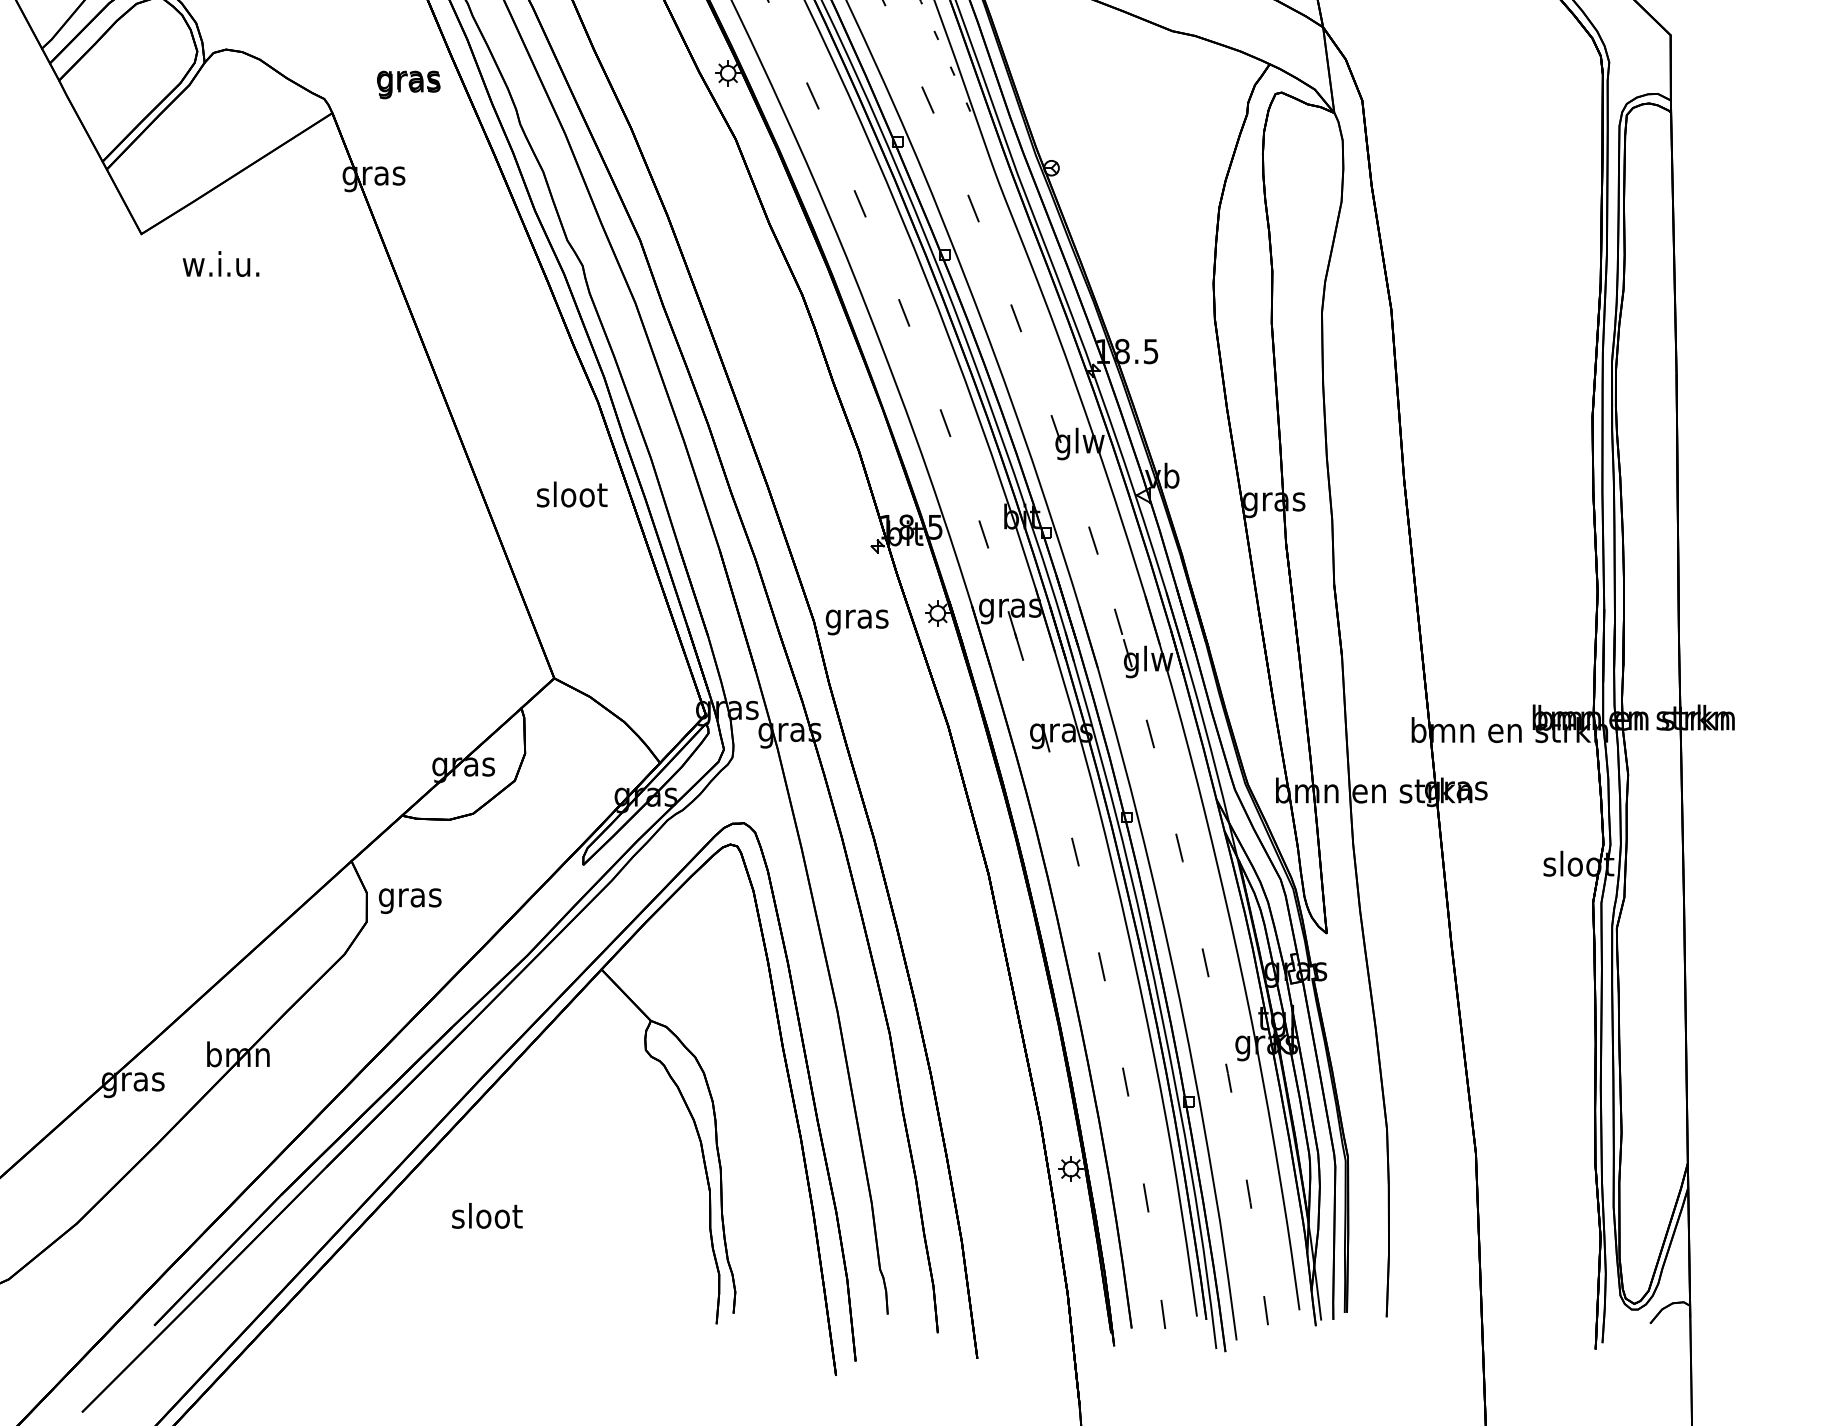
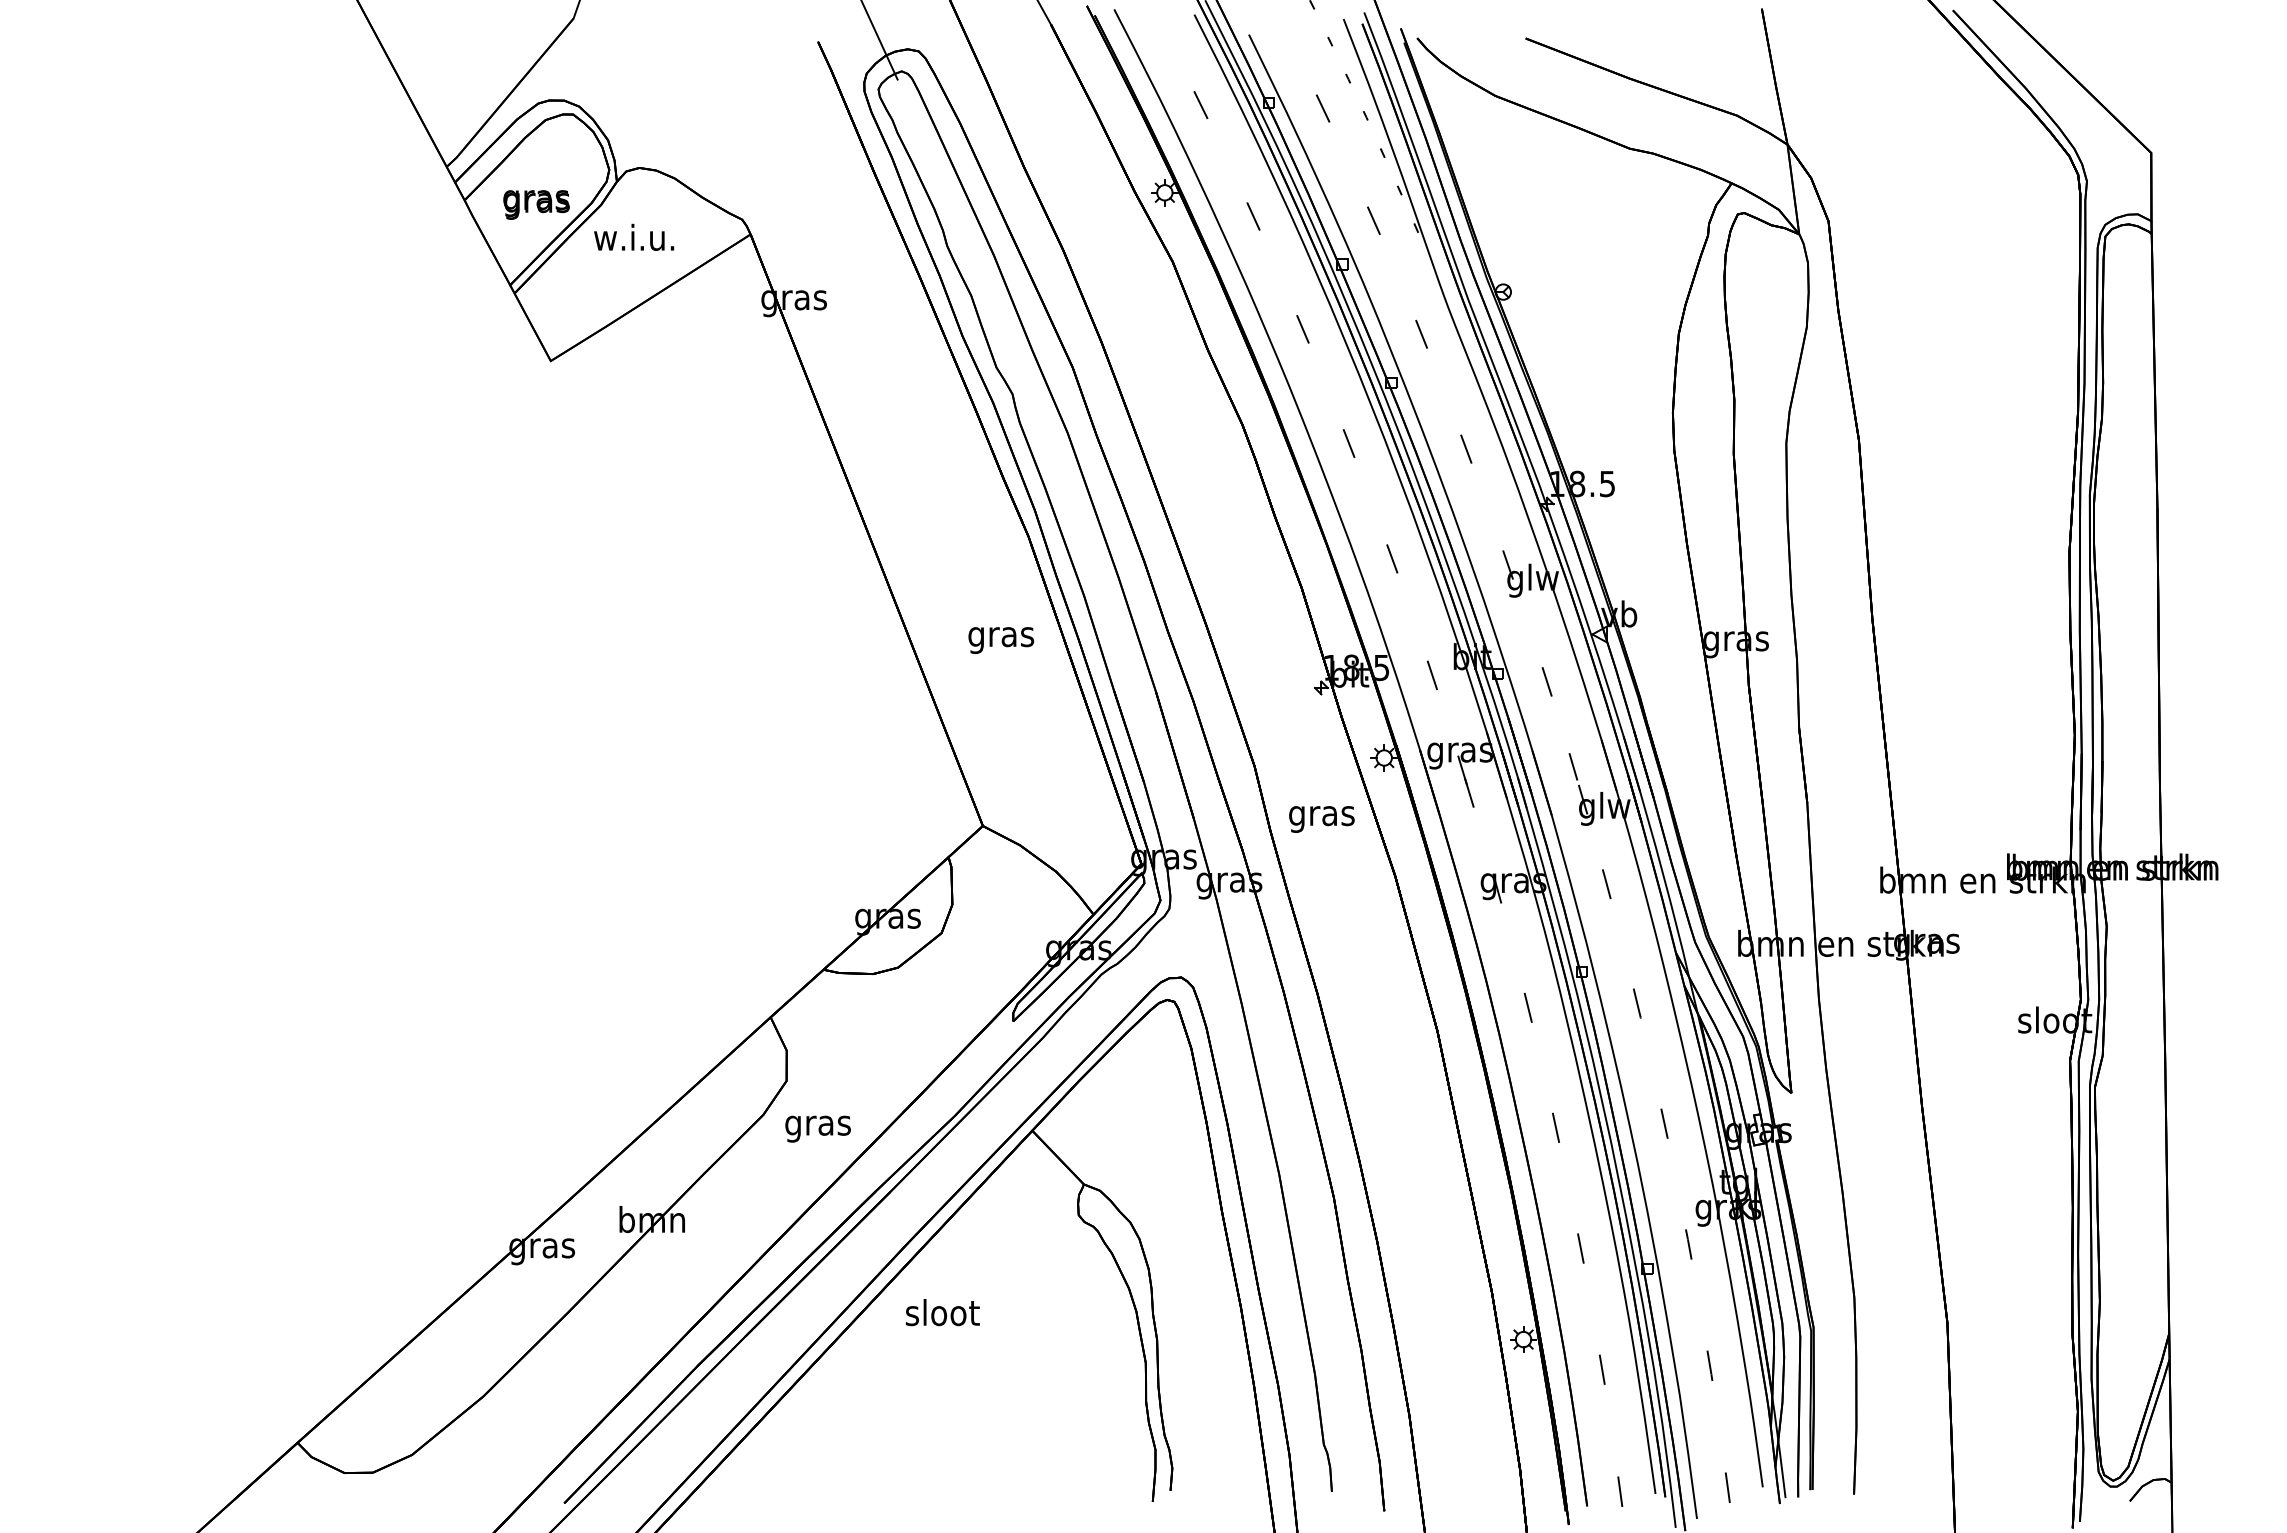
text: (408, 84) -> (536, 204), moved
text: (221, 263) -> (634, 236), moved
text: (572, 497) -> (1001, 636), sloot -> gras
text: (856, 622) -> (1321, 819), moved
text: (409, 900) -> (817, 1128), moved
text: (487, 1215) -> (942, 1312), moved

